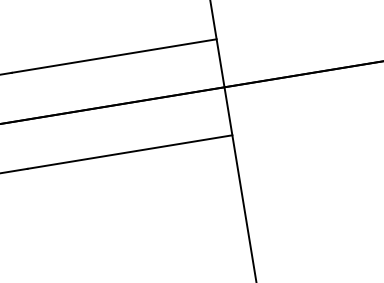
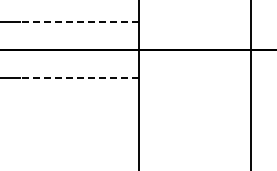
line: (114, 56) -> (79, 22), solid -> dashed
line: (129, 151) -> (79, 77), solid -> dashed

